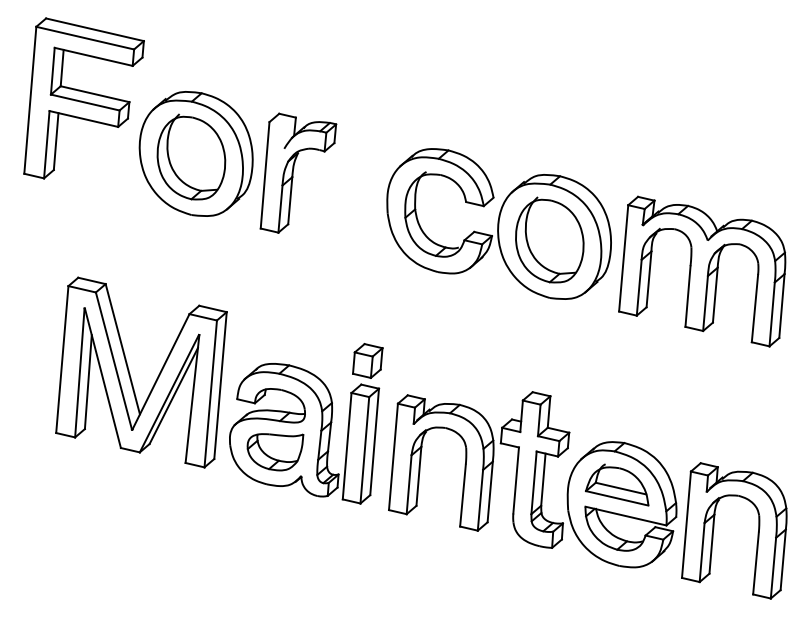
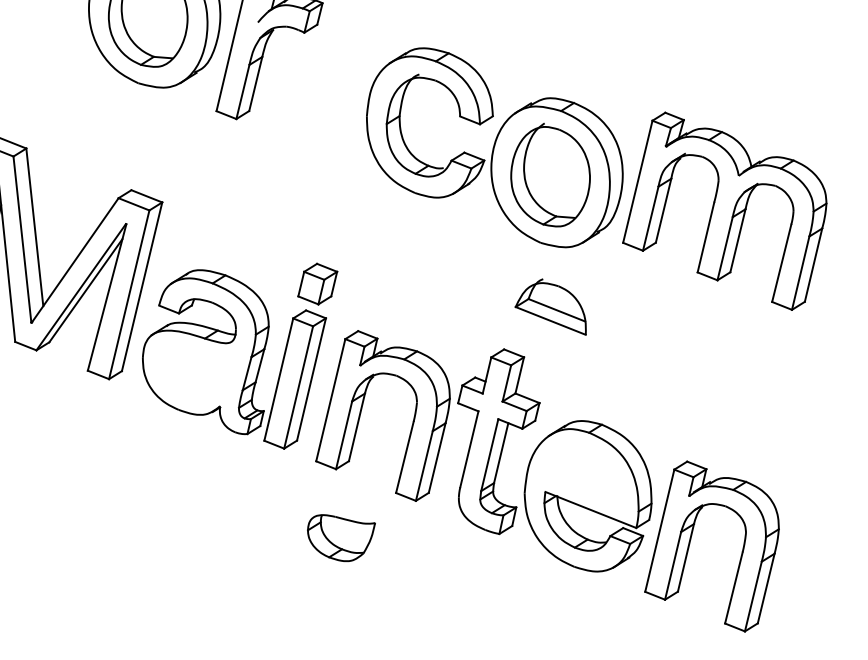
part: (702, 271) -> (727, 210), moved
part: (275, 452) -> (339, 539), moved
part: (617, 484) -> (553, 304), moved

